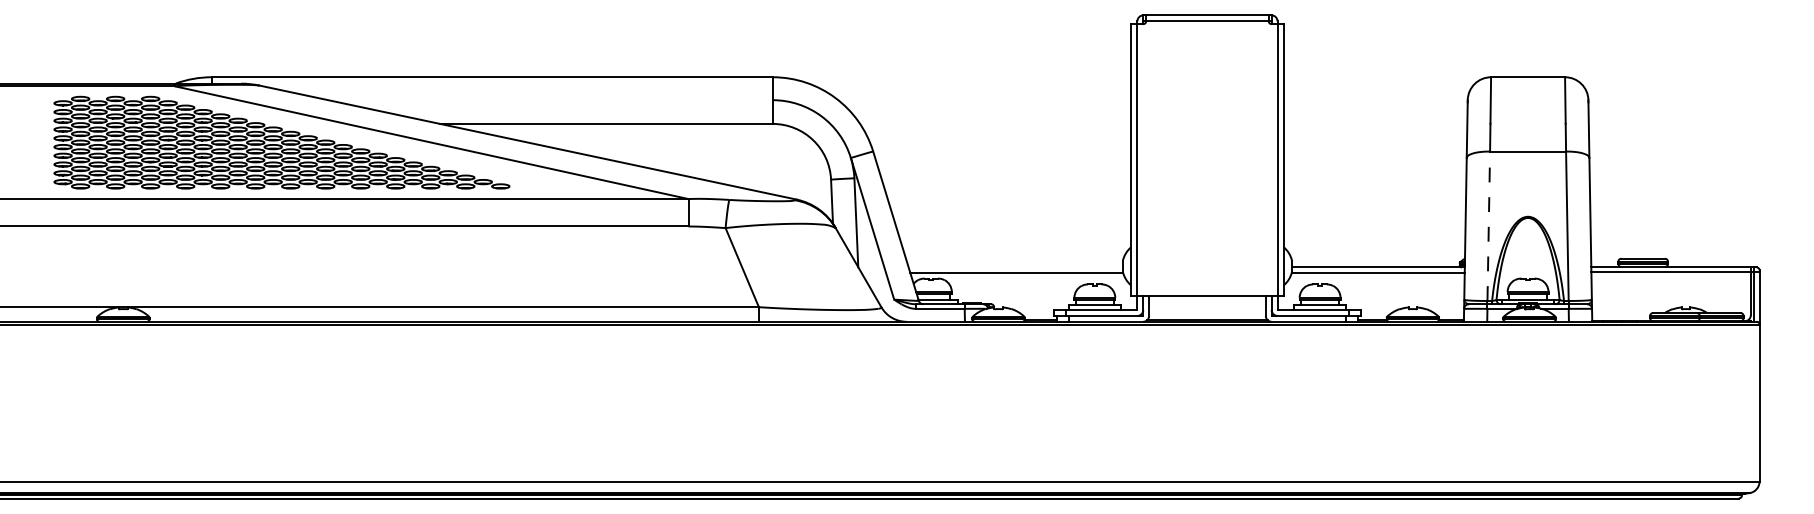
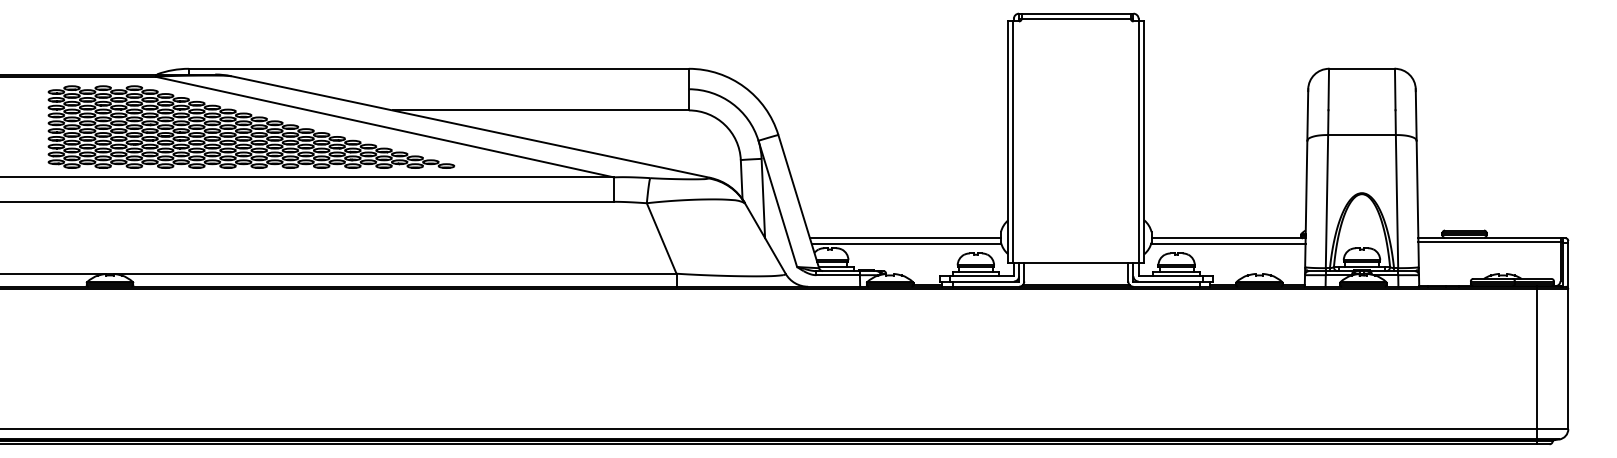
line: (1488, 226) -> (1326, 201), dashed -> solid
line: (1015, 267) -> (905, 238), added
line: (1724, 409) -> (1537, 364), added

